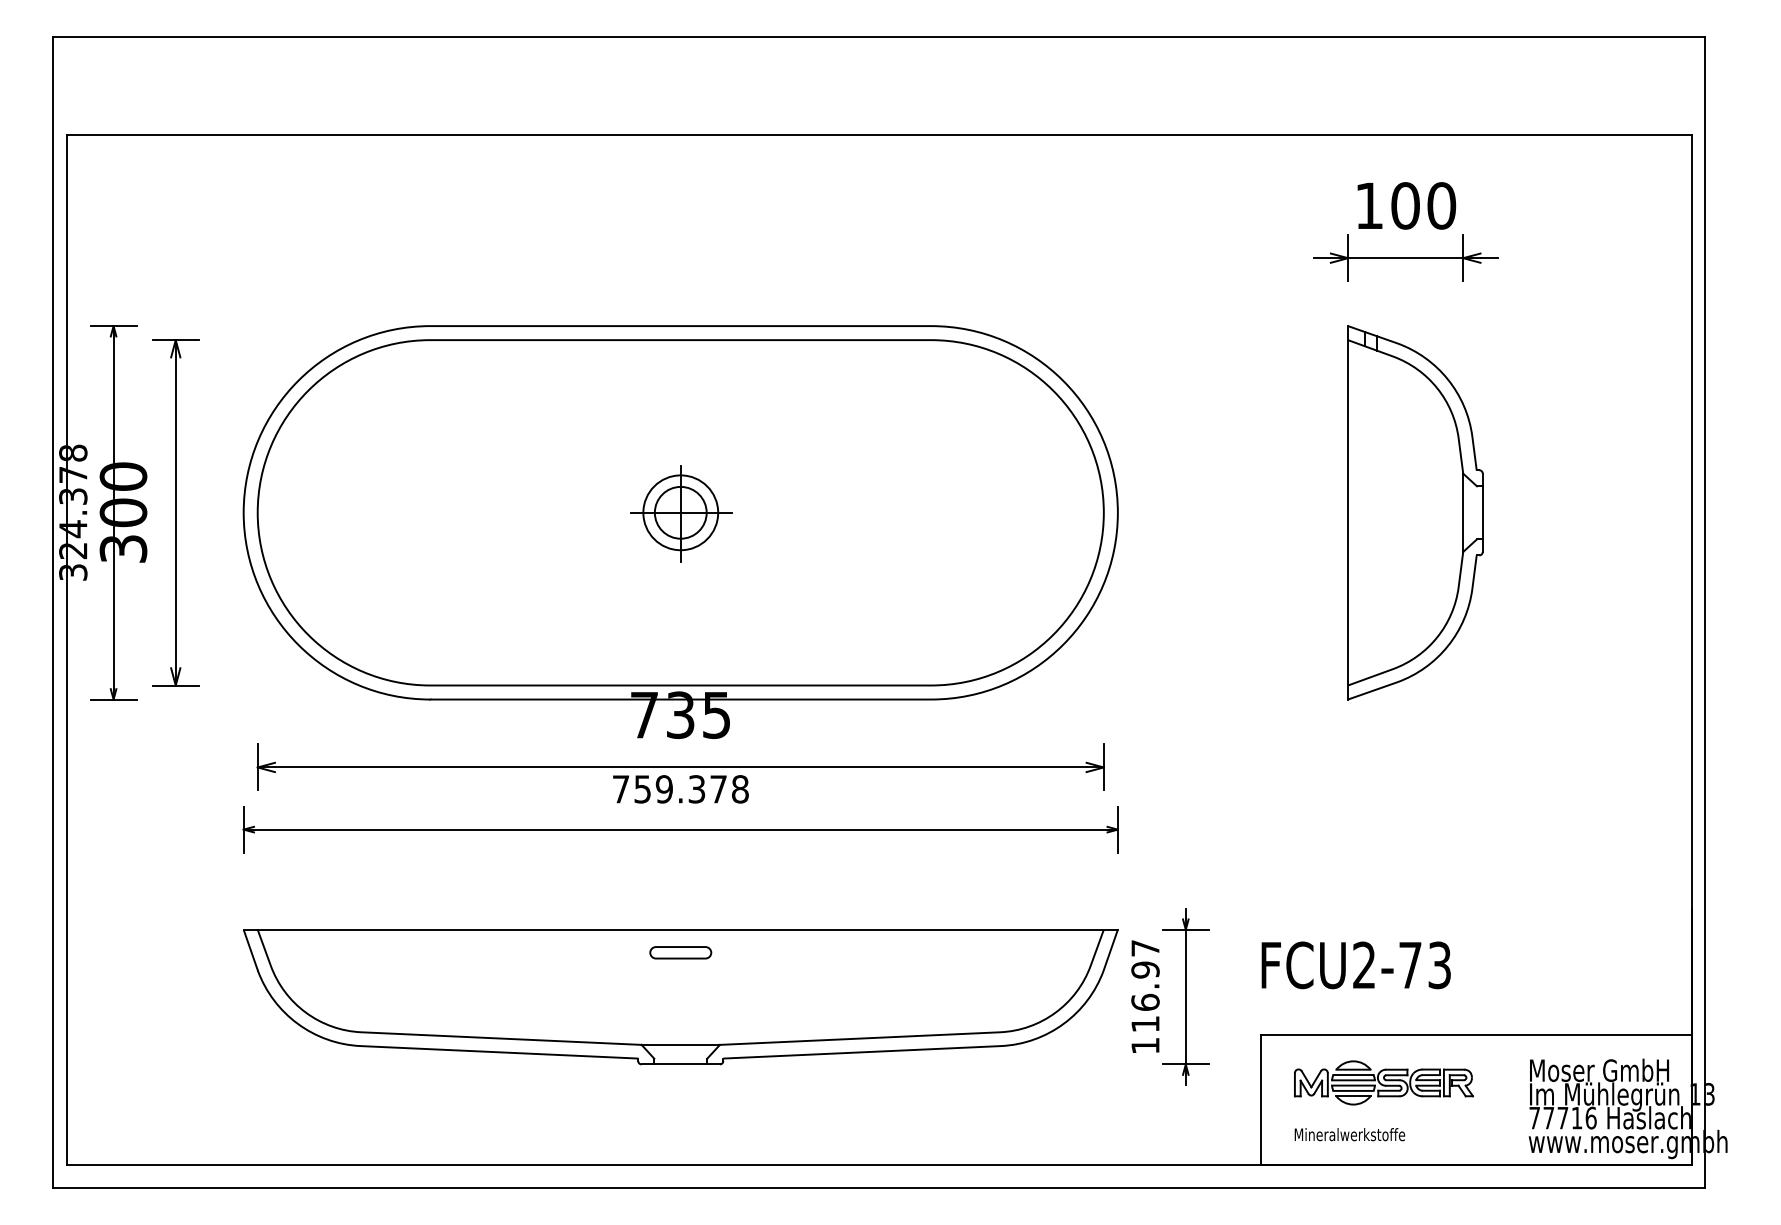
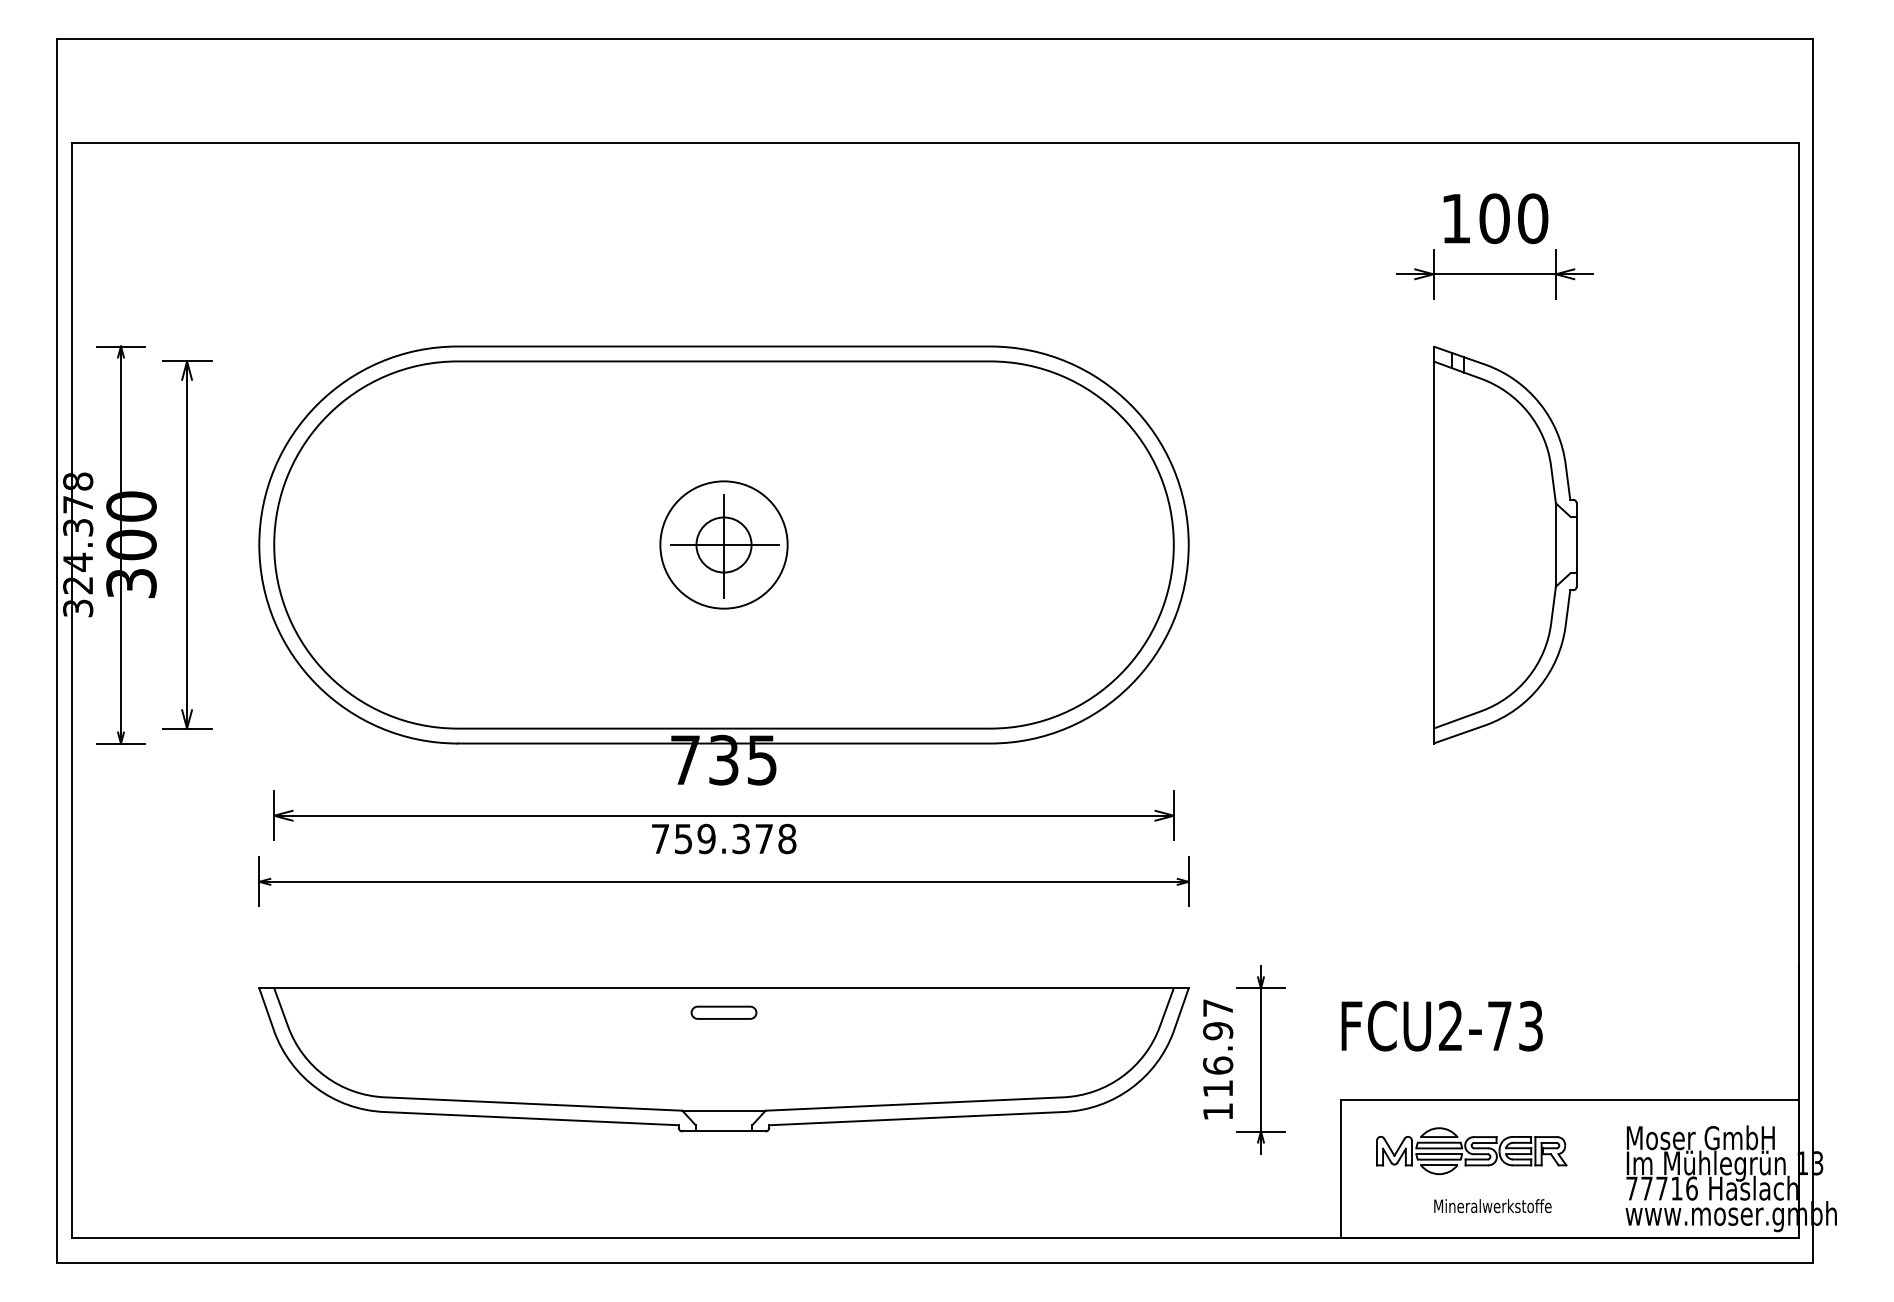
circle: (680, 512) -> (723, 544), size x1.6
text: (1349, 1134) -> (1492, 1205), moved

